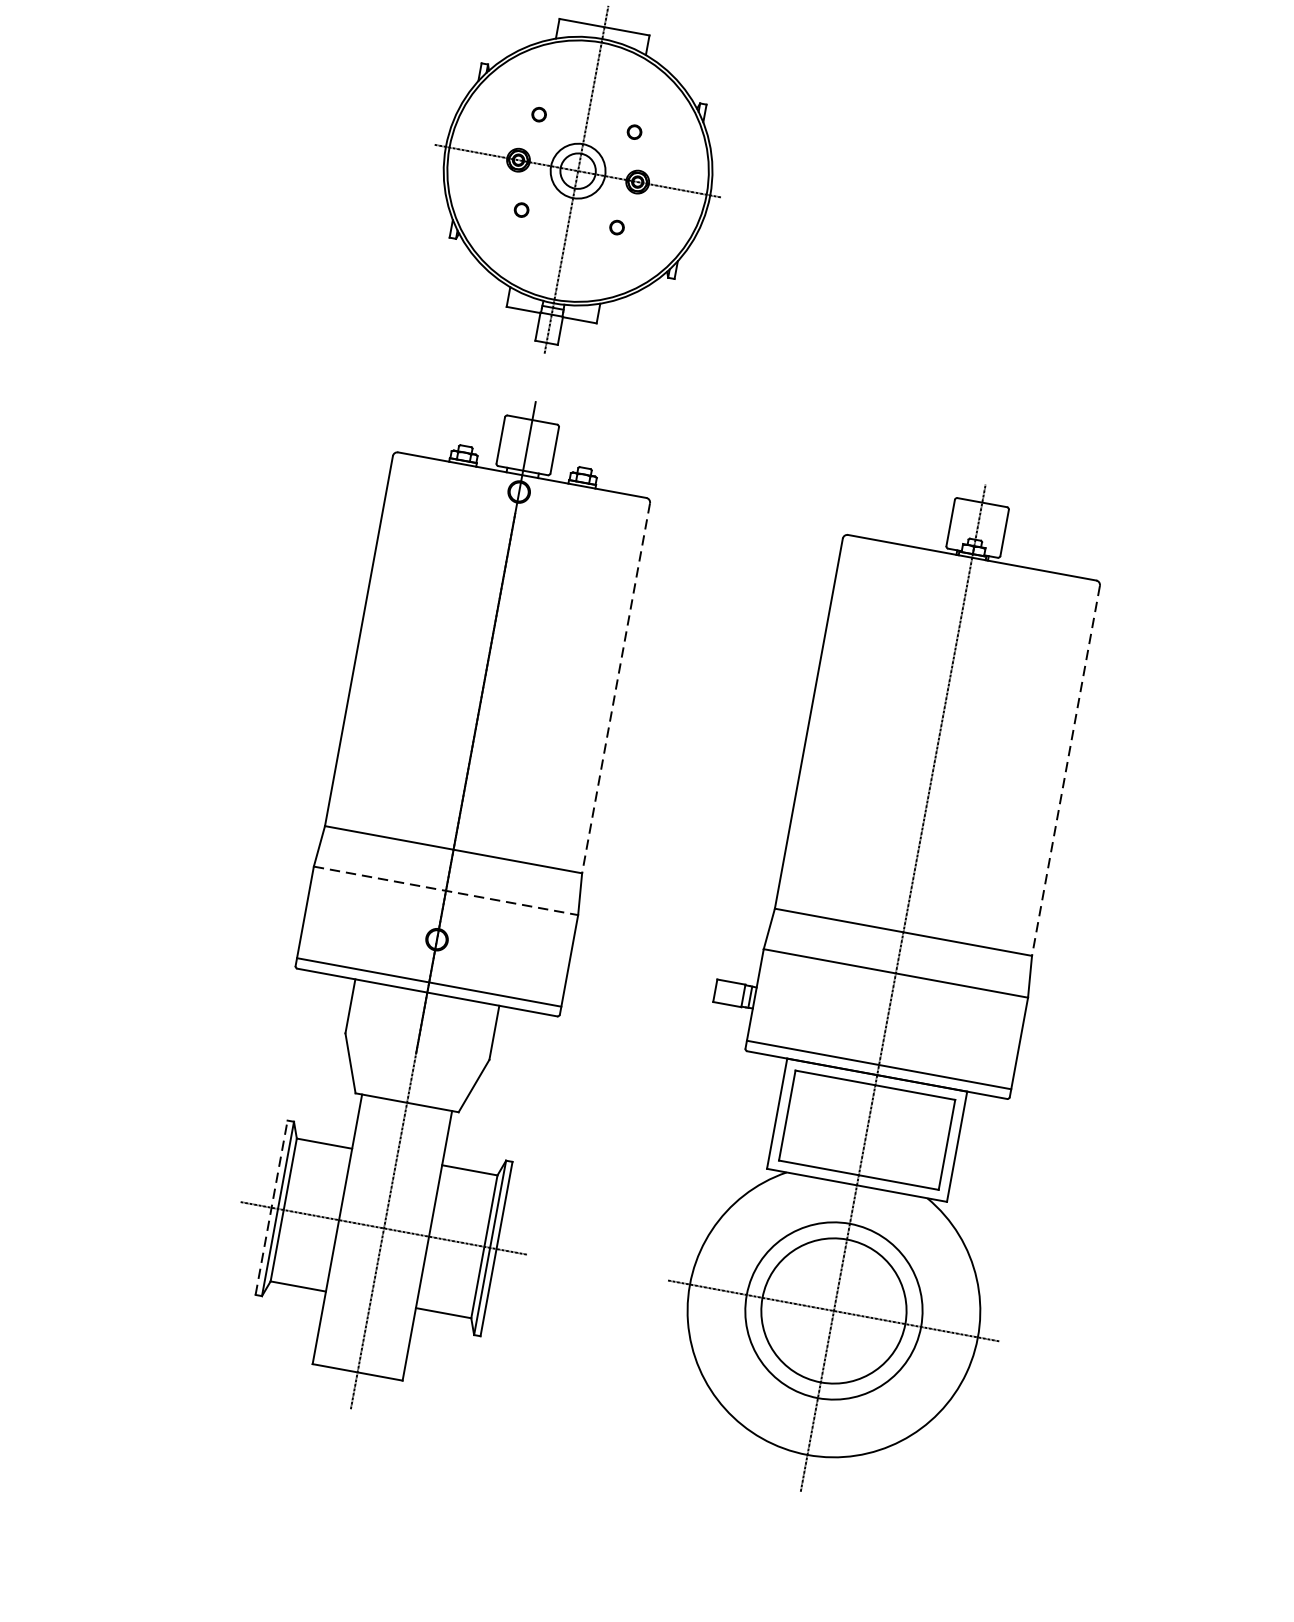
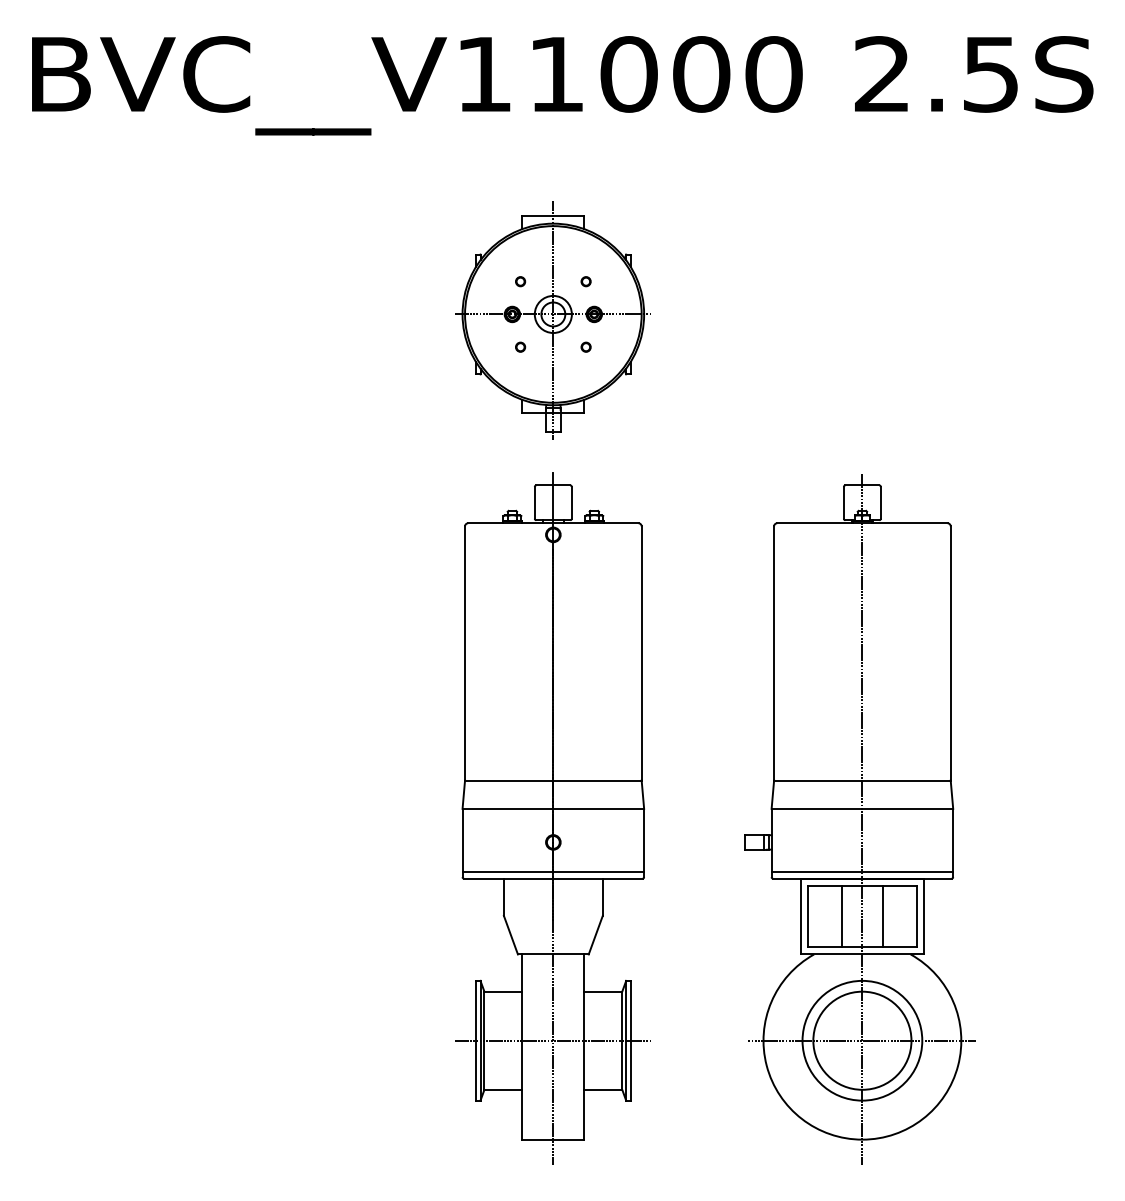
line: (615, 689) -> (641, 654), dashed -> solid
line: (1065, 772) -> (950, 654), dashed -> solid
line: (446, 890) -> (553, 808), dashed -> solid
line: (838, 1124) -> (842, 916), added
line: (896, 1135) -> (882, 916), added
line: (272, 1207) -> (476, 1040), dashed -> solid

